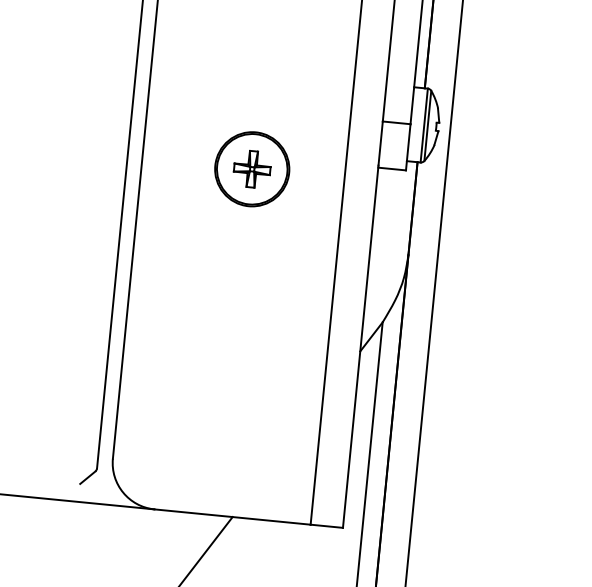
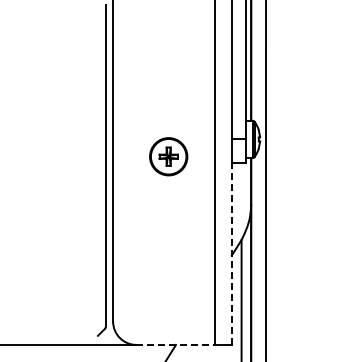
part: (251, 168) -> (168, 156), moved
line: (360, 347) -> (231, 253), solid -> dashed
line: (233, 516) -> (176, 344), solid -> dashed

